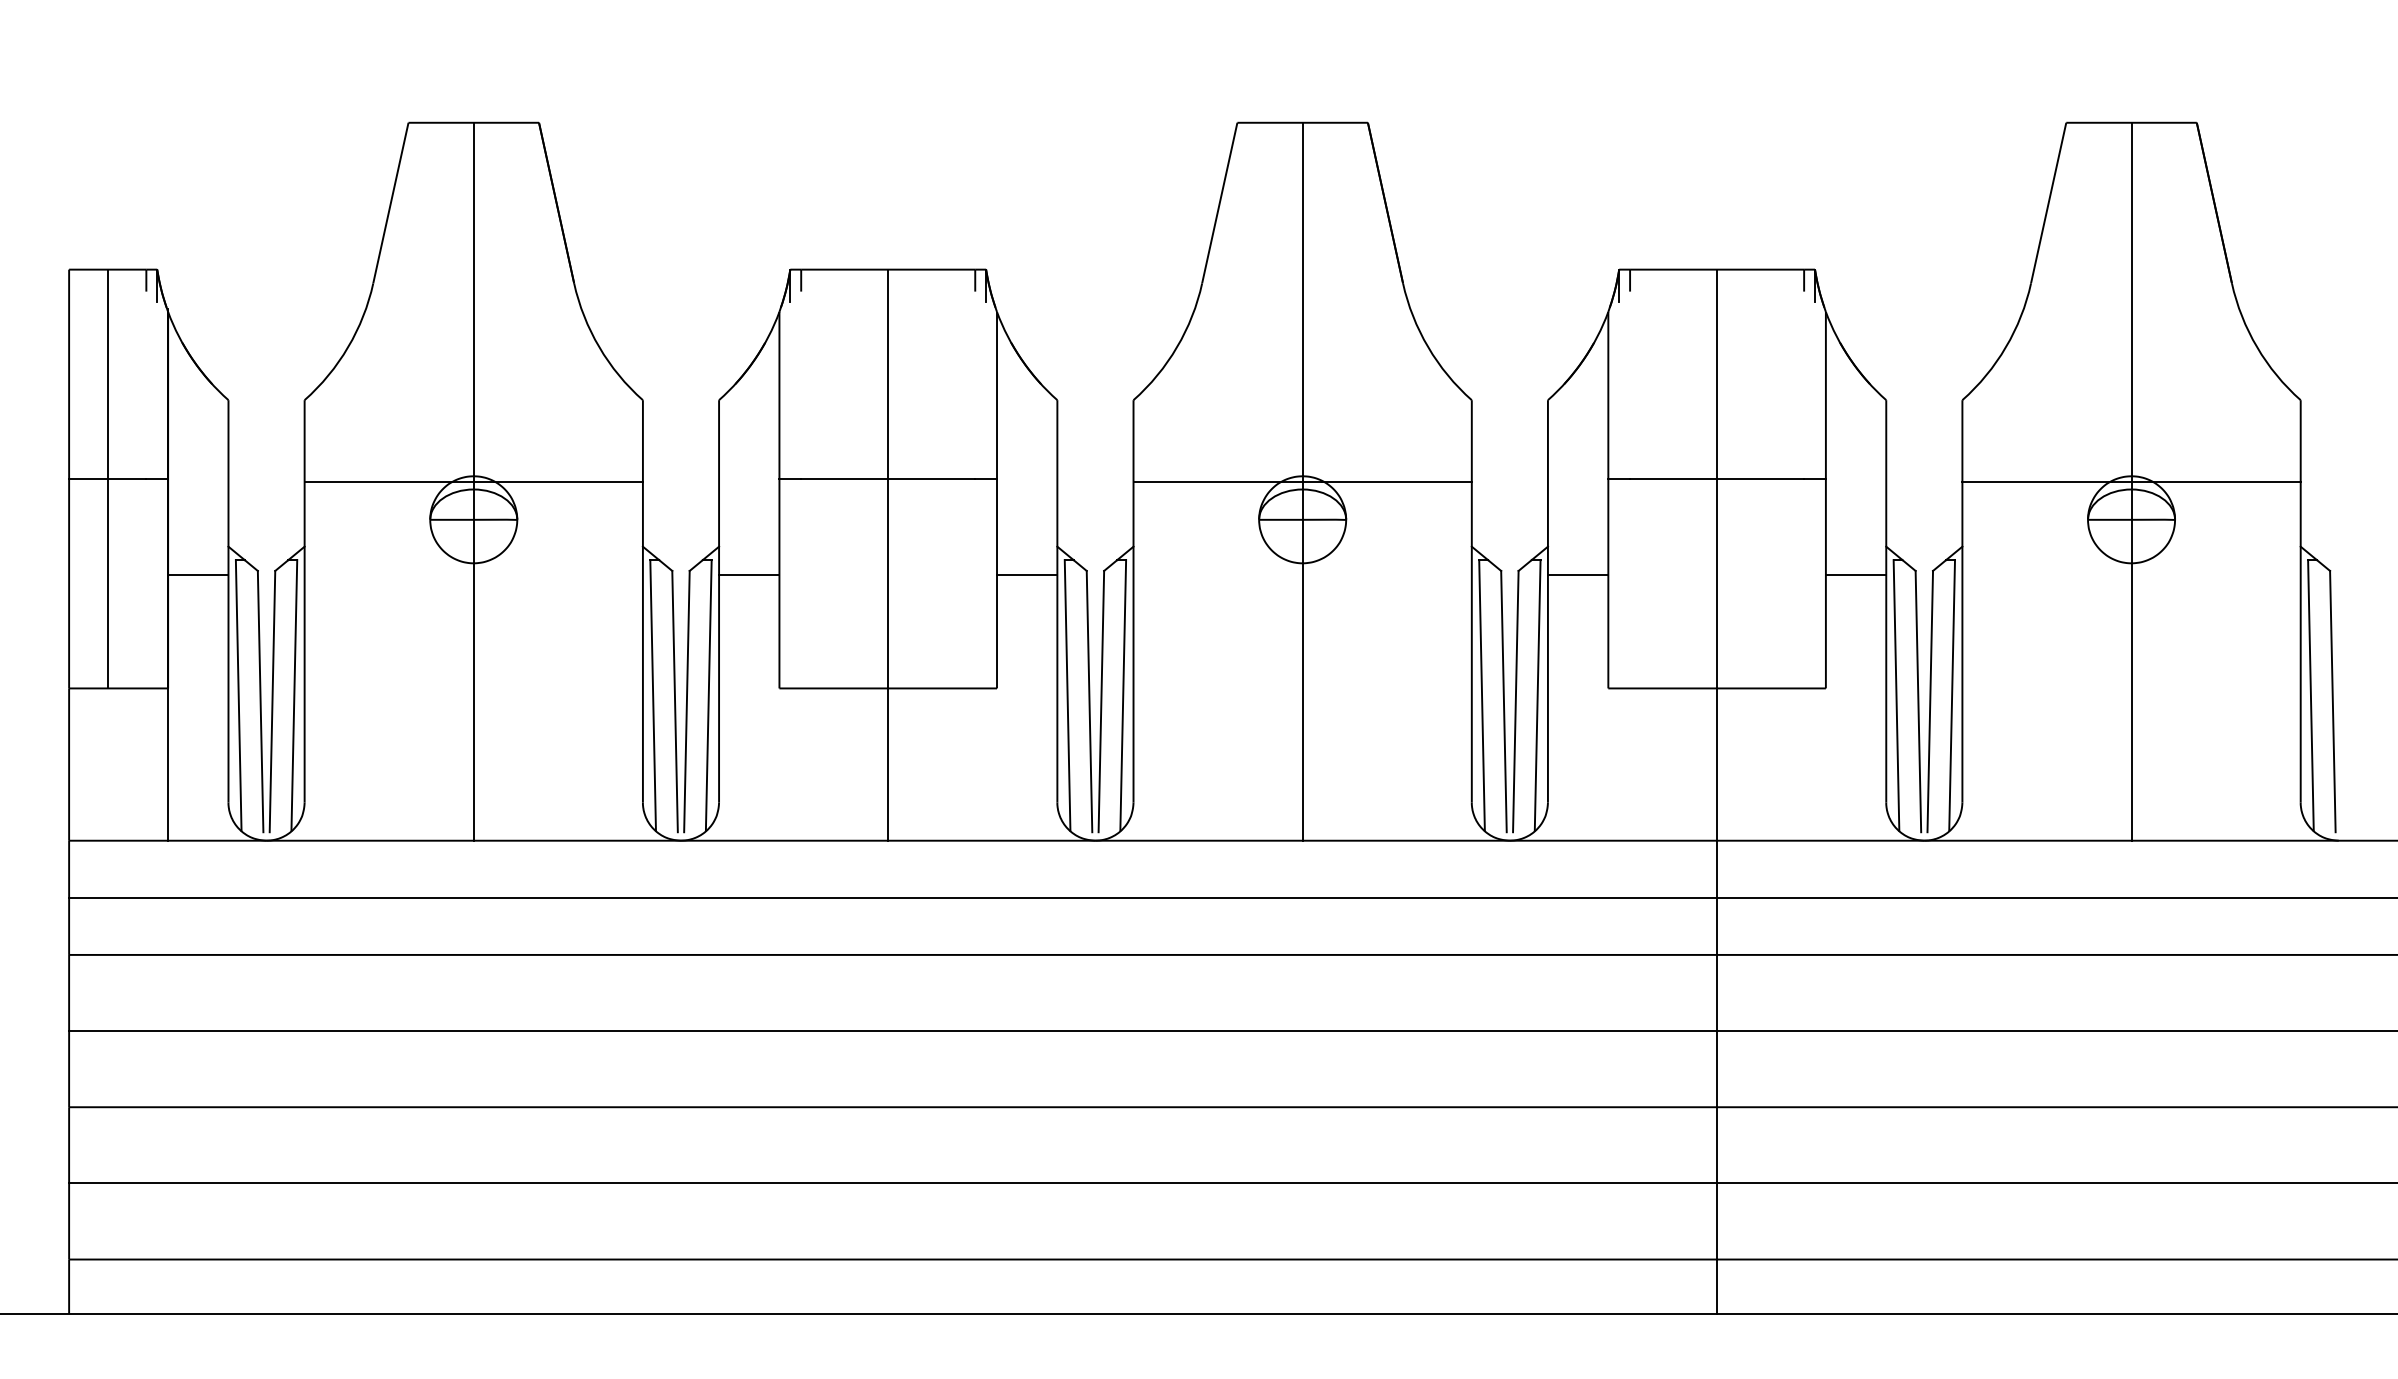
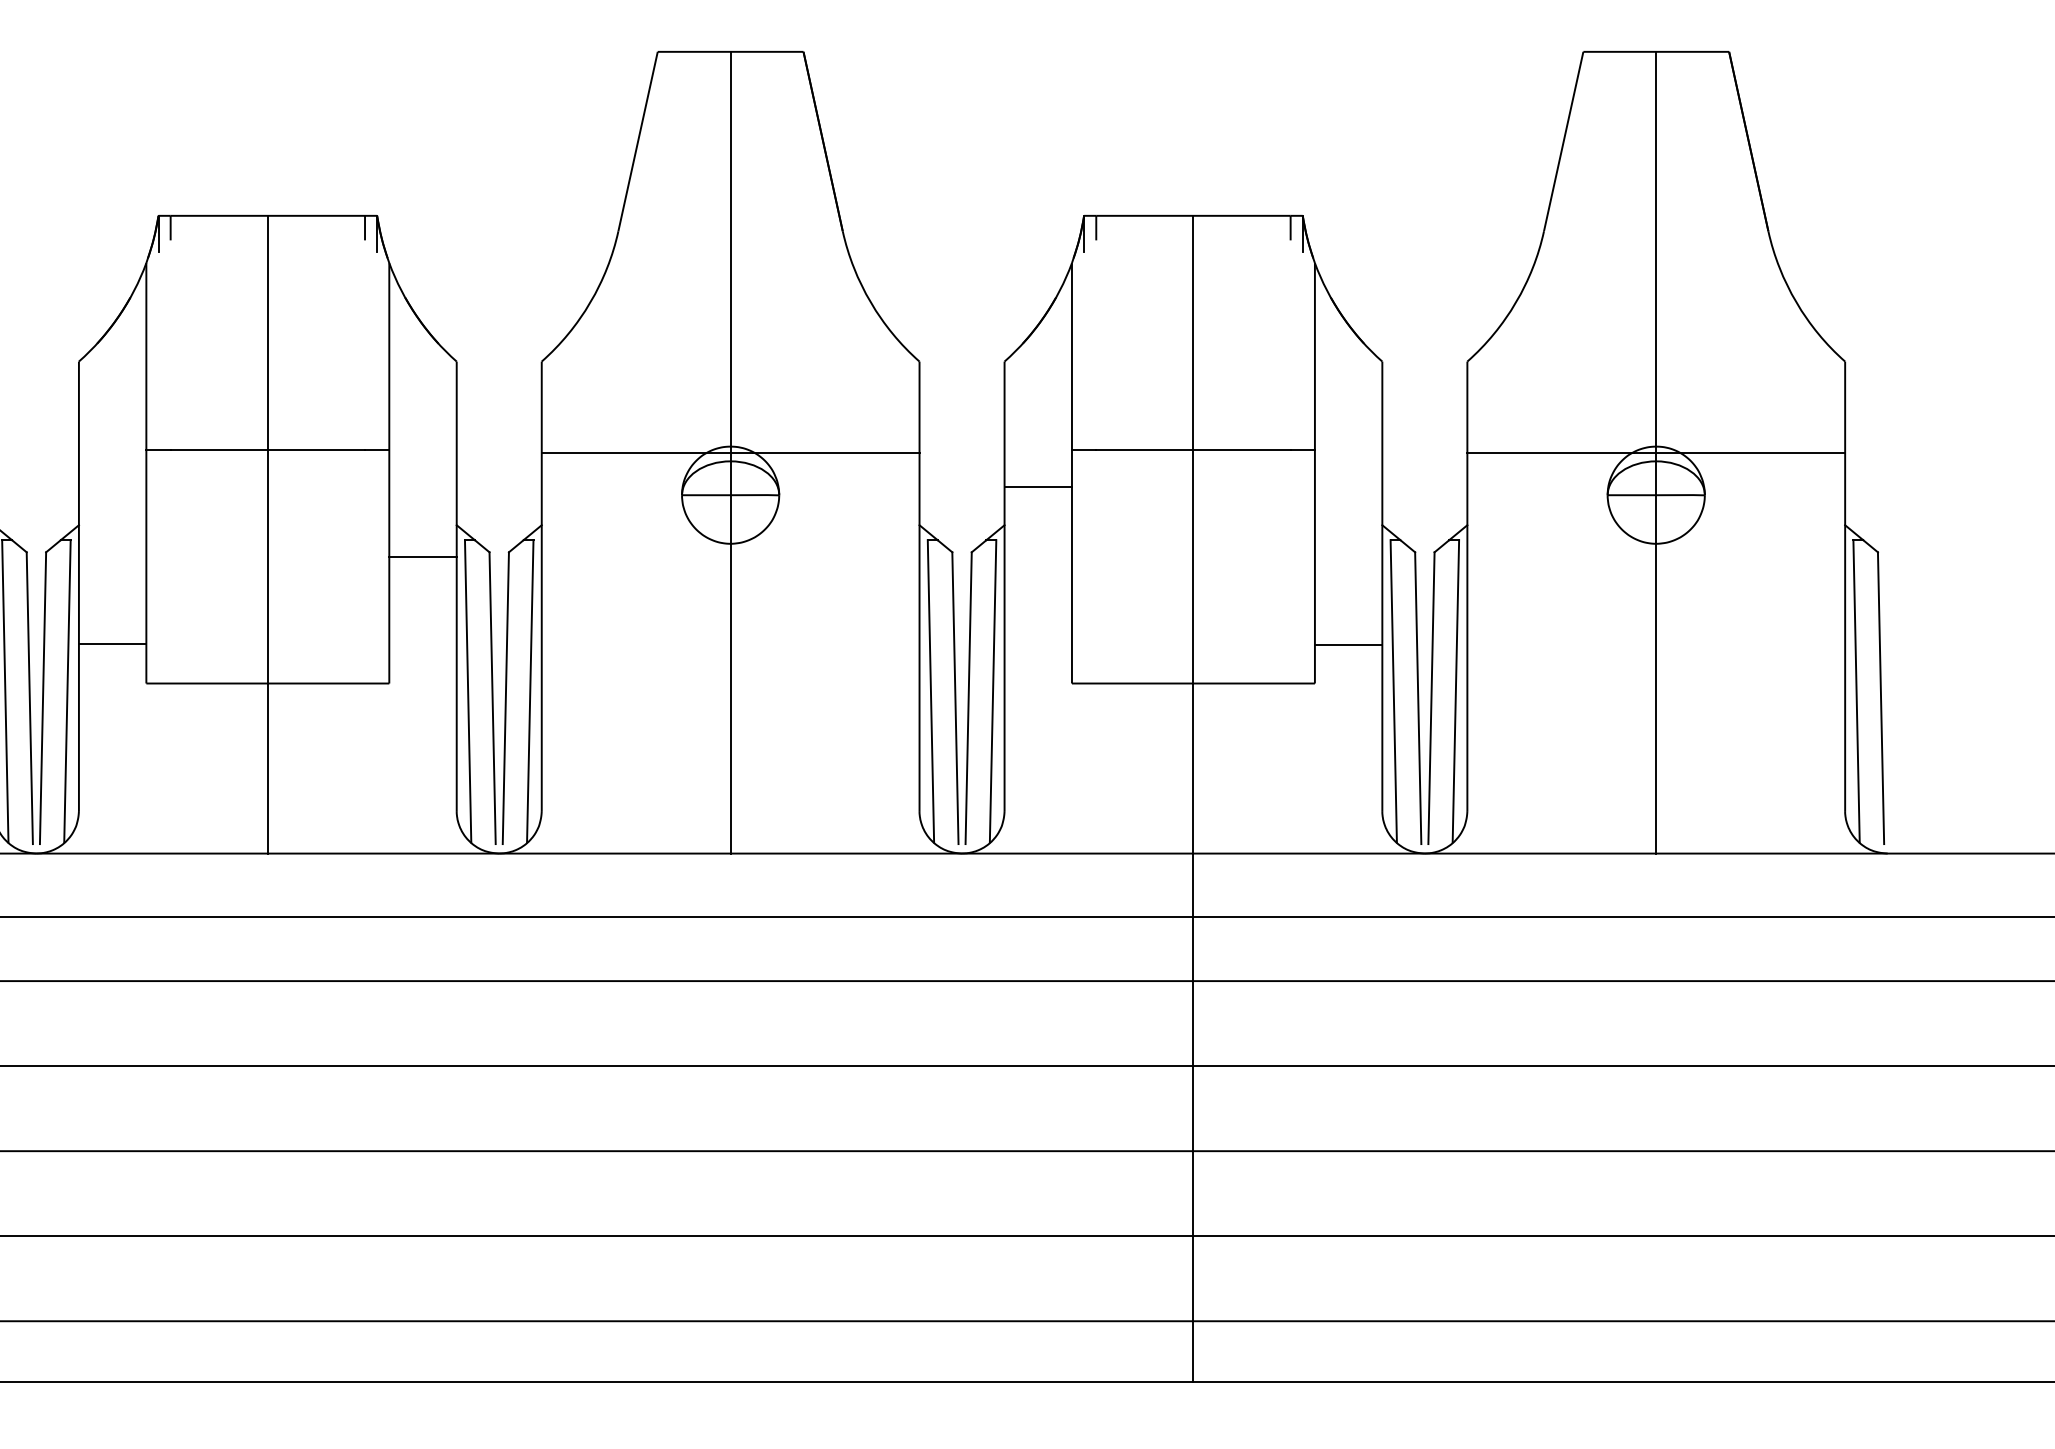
line: (749, 574) -> (112, 643), moved
line: (1577, 574) -> (1037, 487), moved
line: (1855, 574) -> (1347, 644), moved

